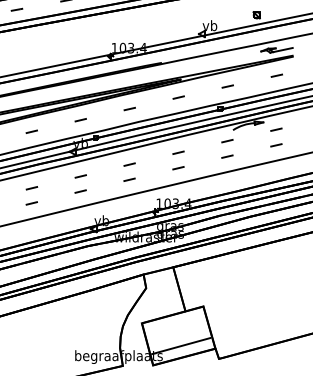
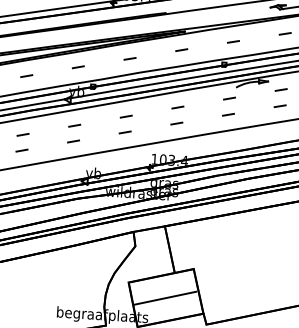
line: (181, 346) -> (165, 298), moved

